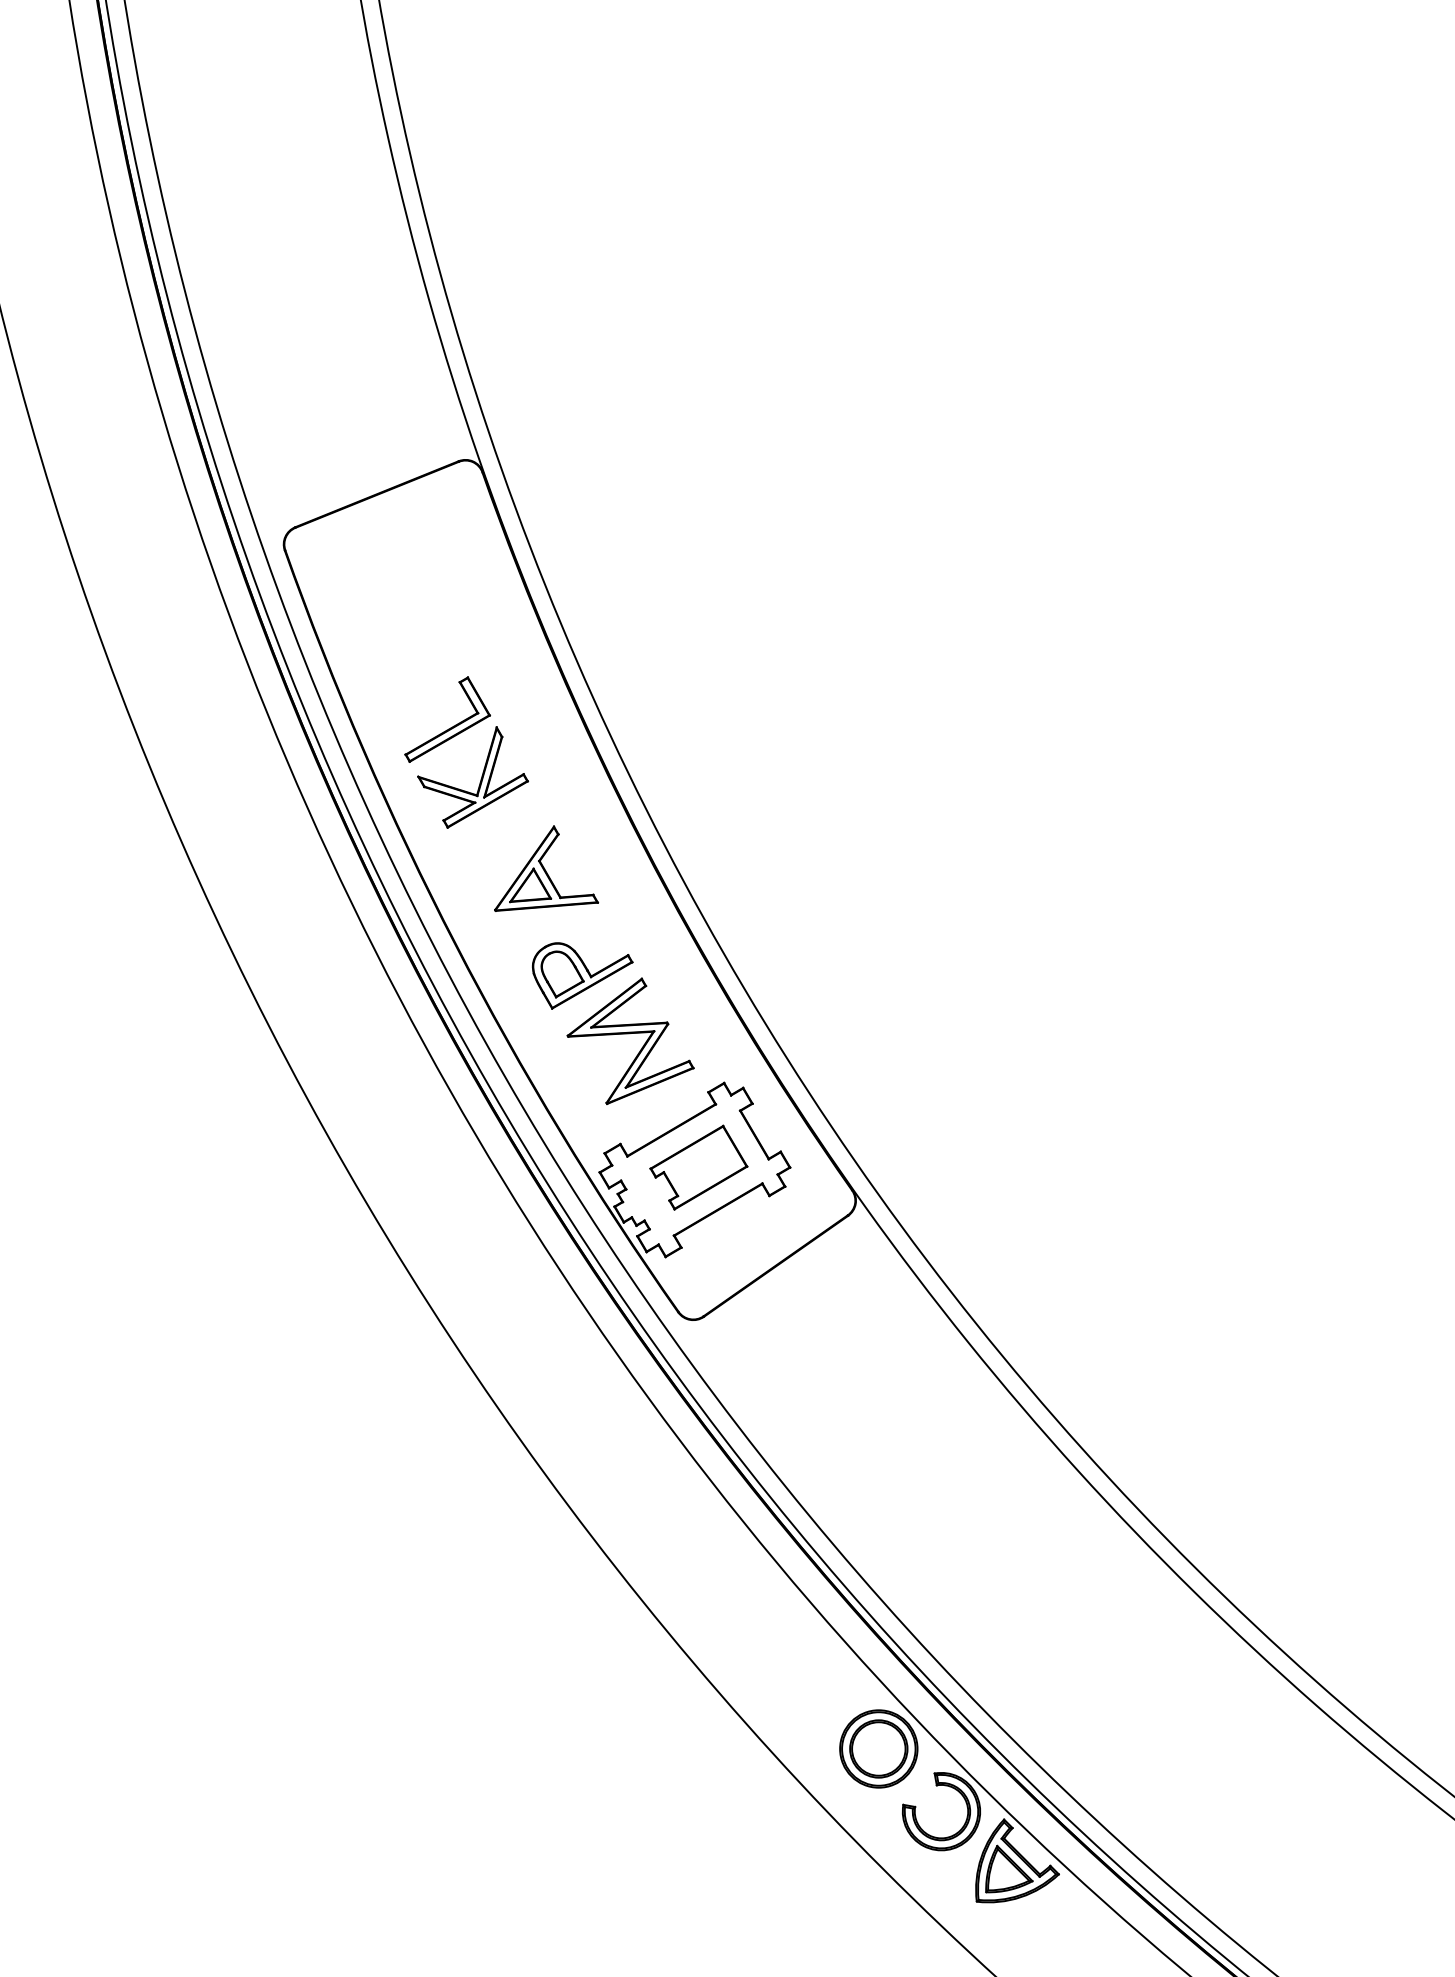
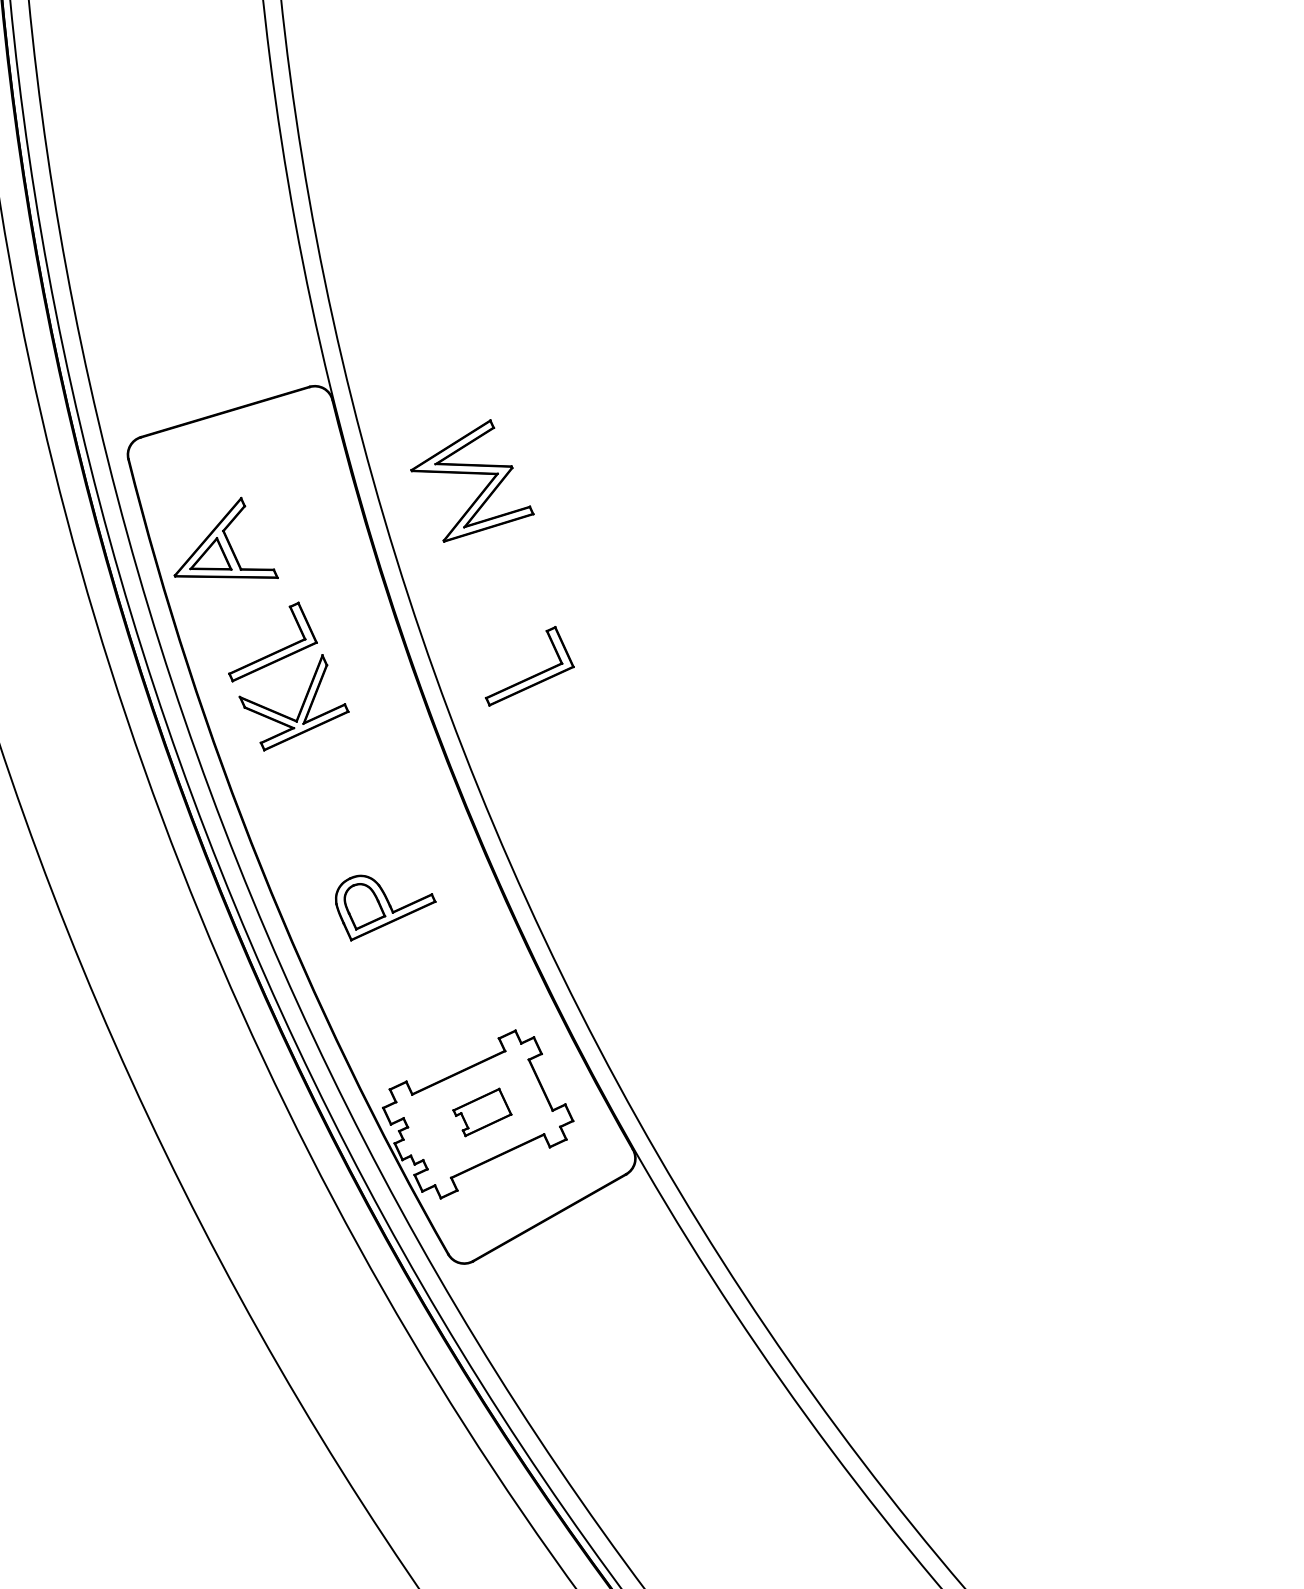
part: (711, 725) -> (536, 673), added
part: (546, 868) -> (229, 539), moved
part: (629, 1034) -> (472, 474), moved
part: (698, 1167) -> (481, 1112), size x0.6

